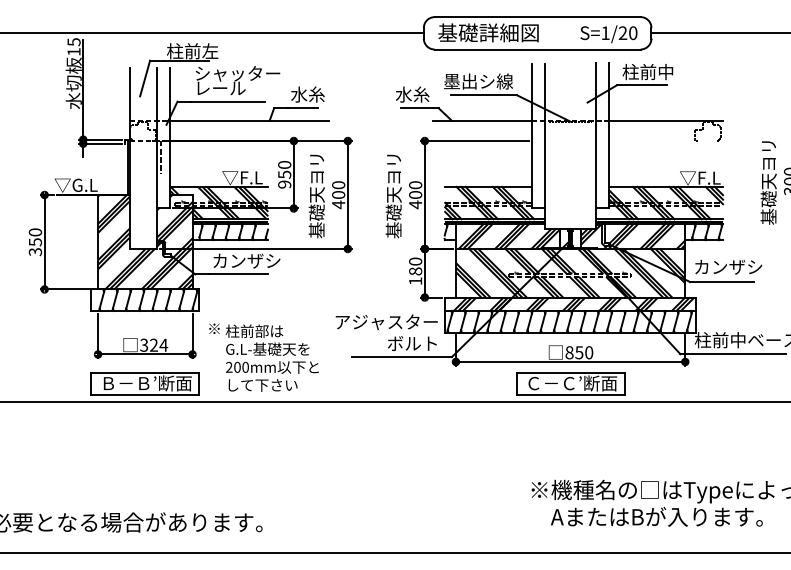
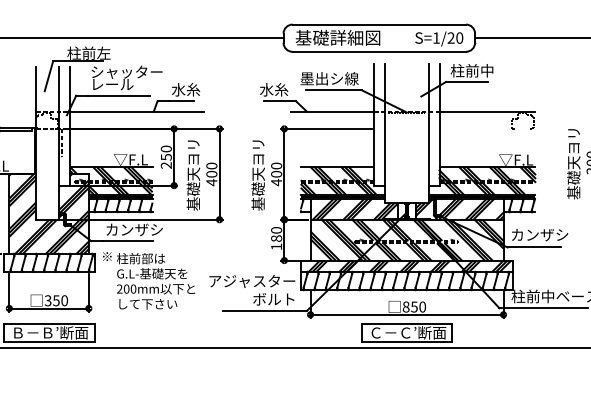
text: (284, 184) -> (166, 165), 950 -> 250
text: (158, 344) -> (60, 300), 324 -> 350
text: (263, 357) -> (148, 280), moved

